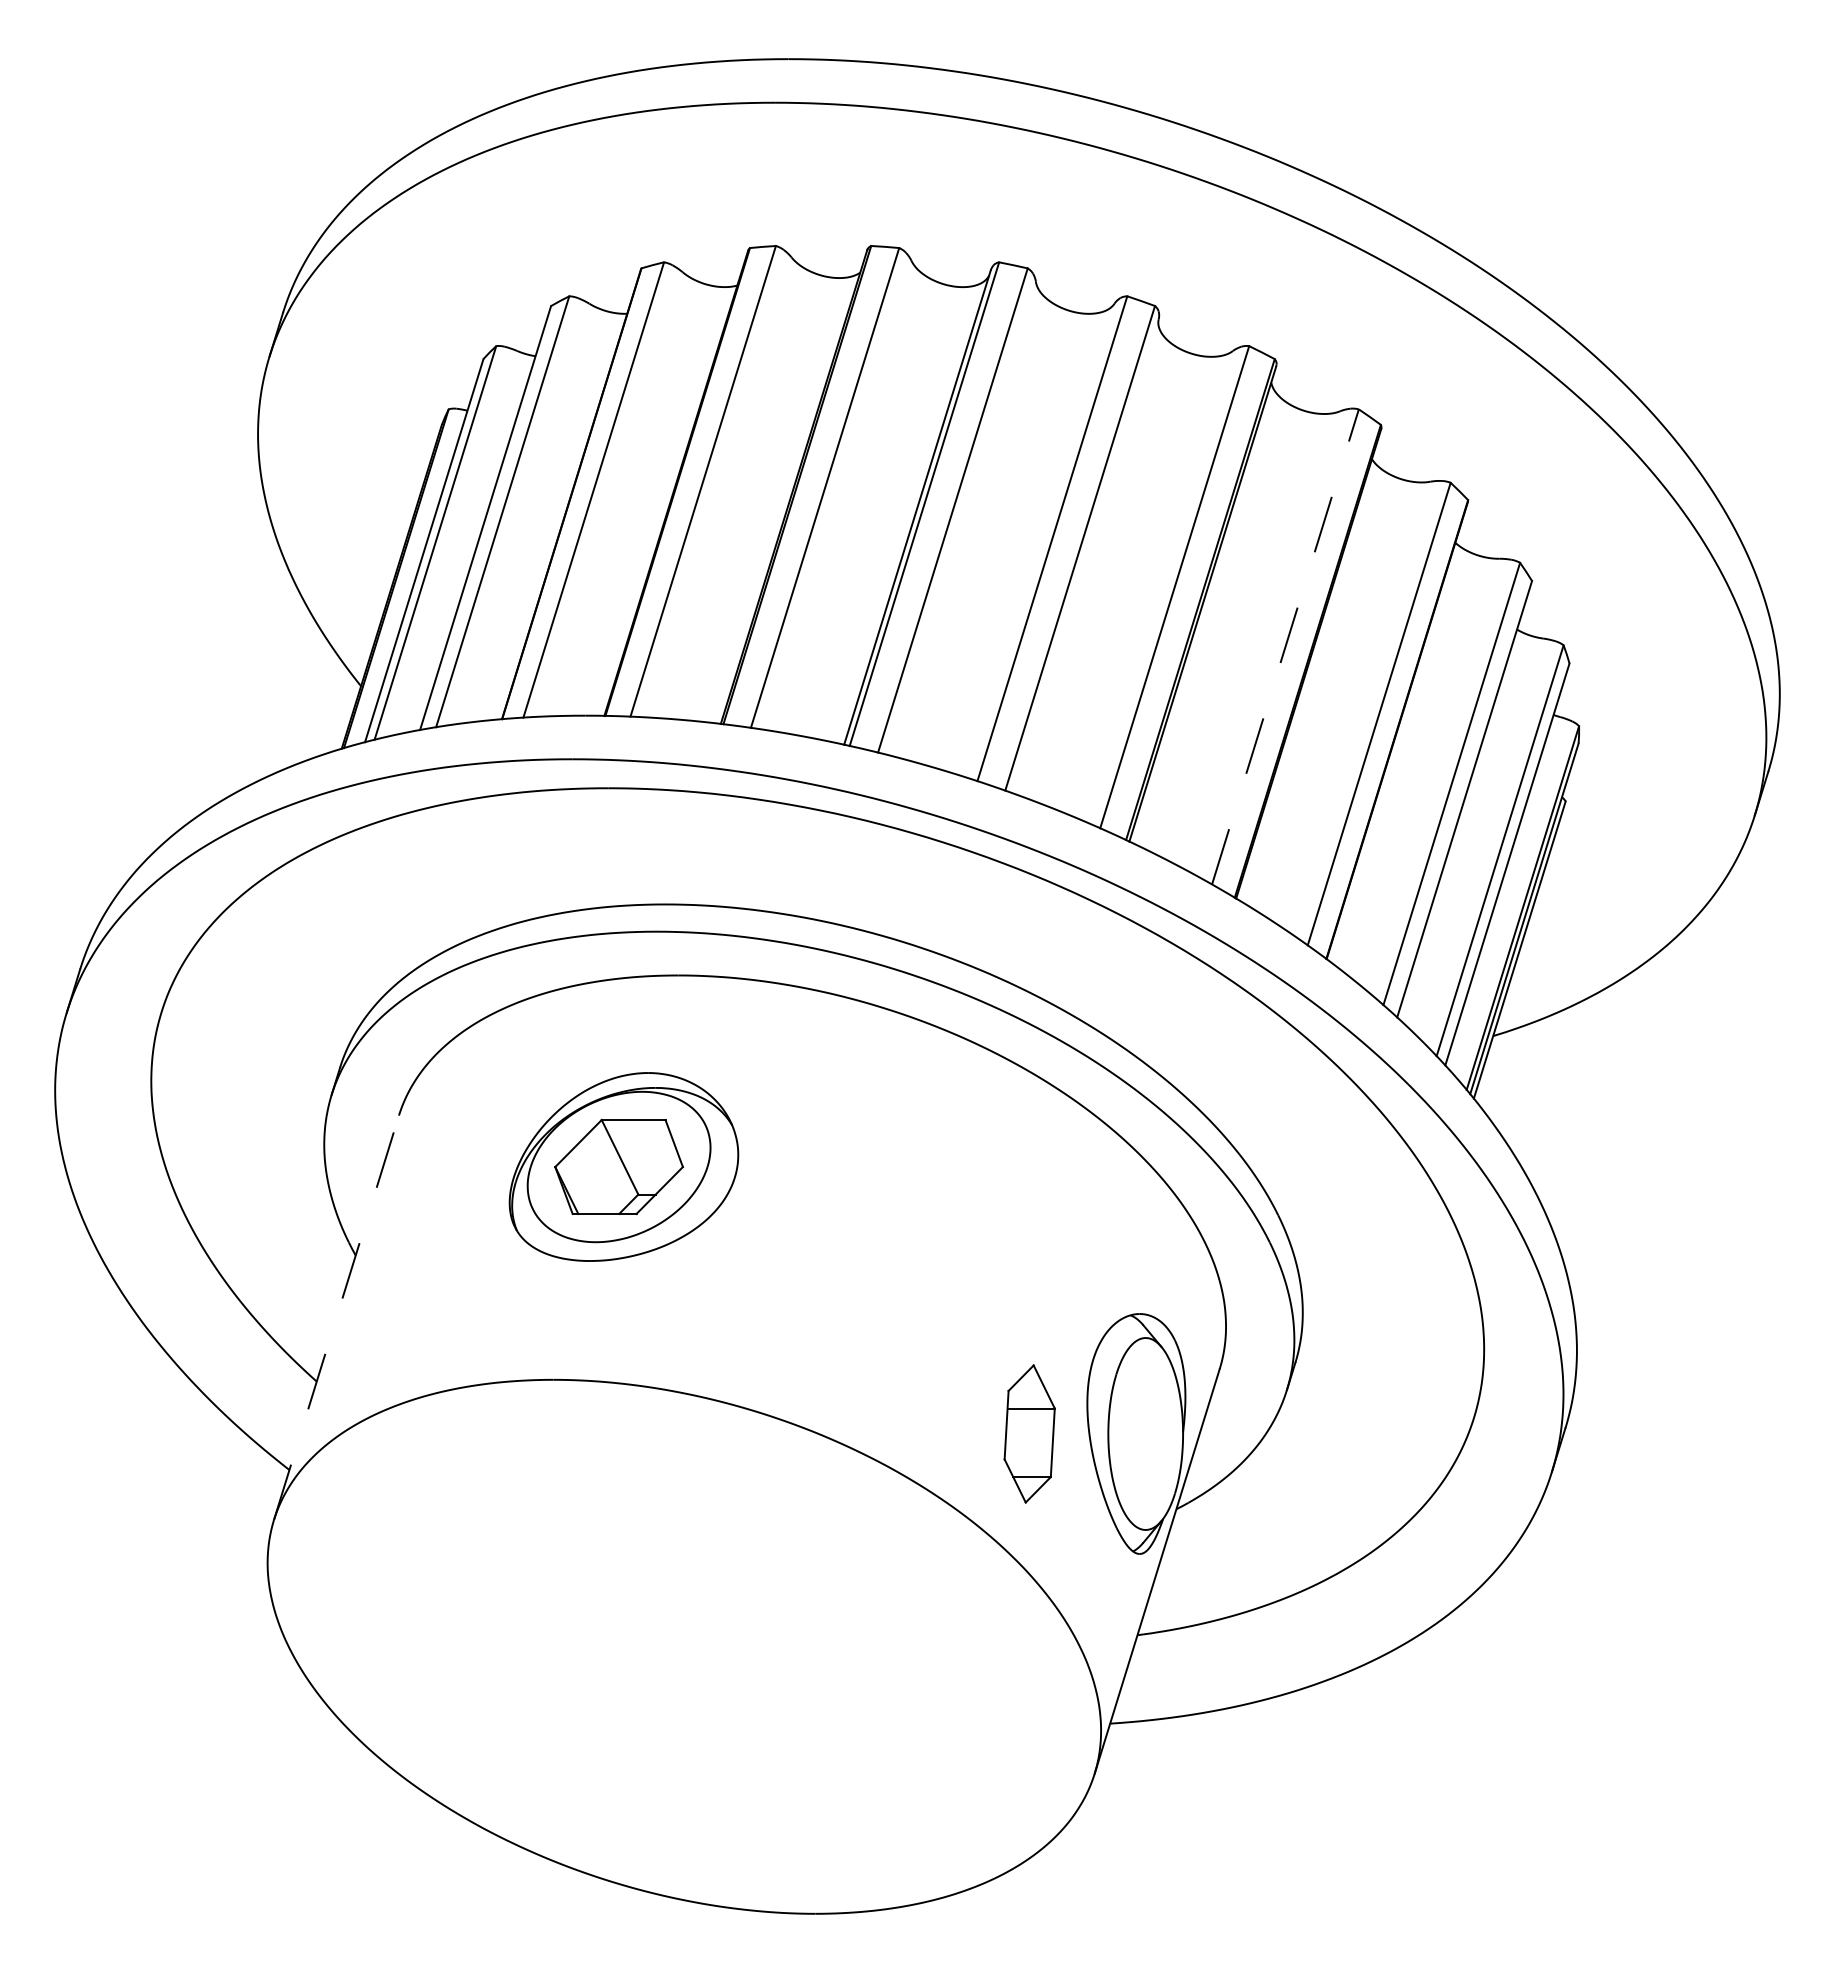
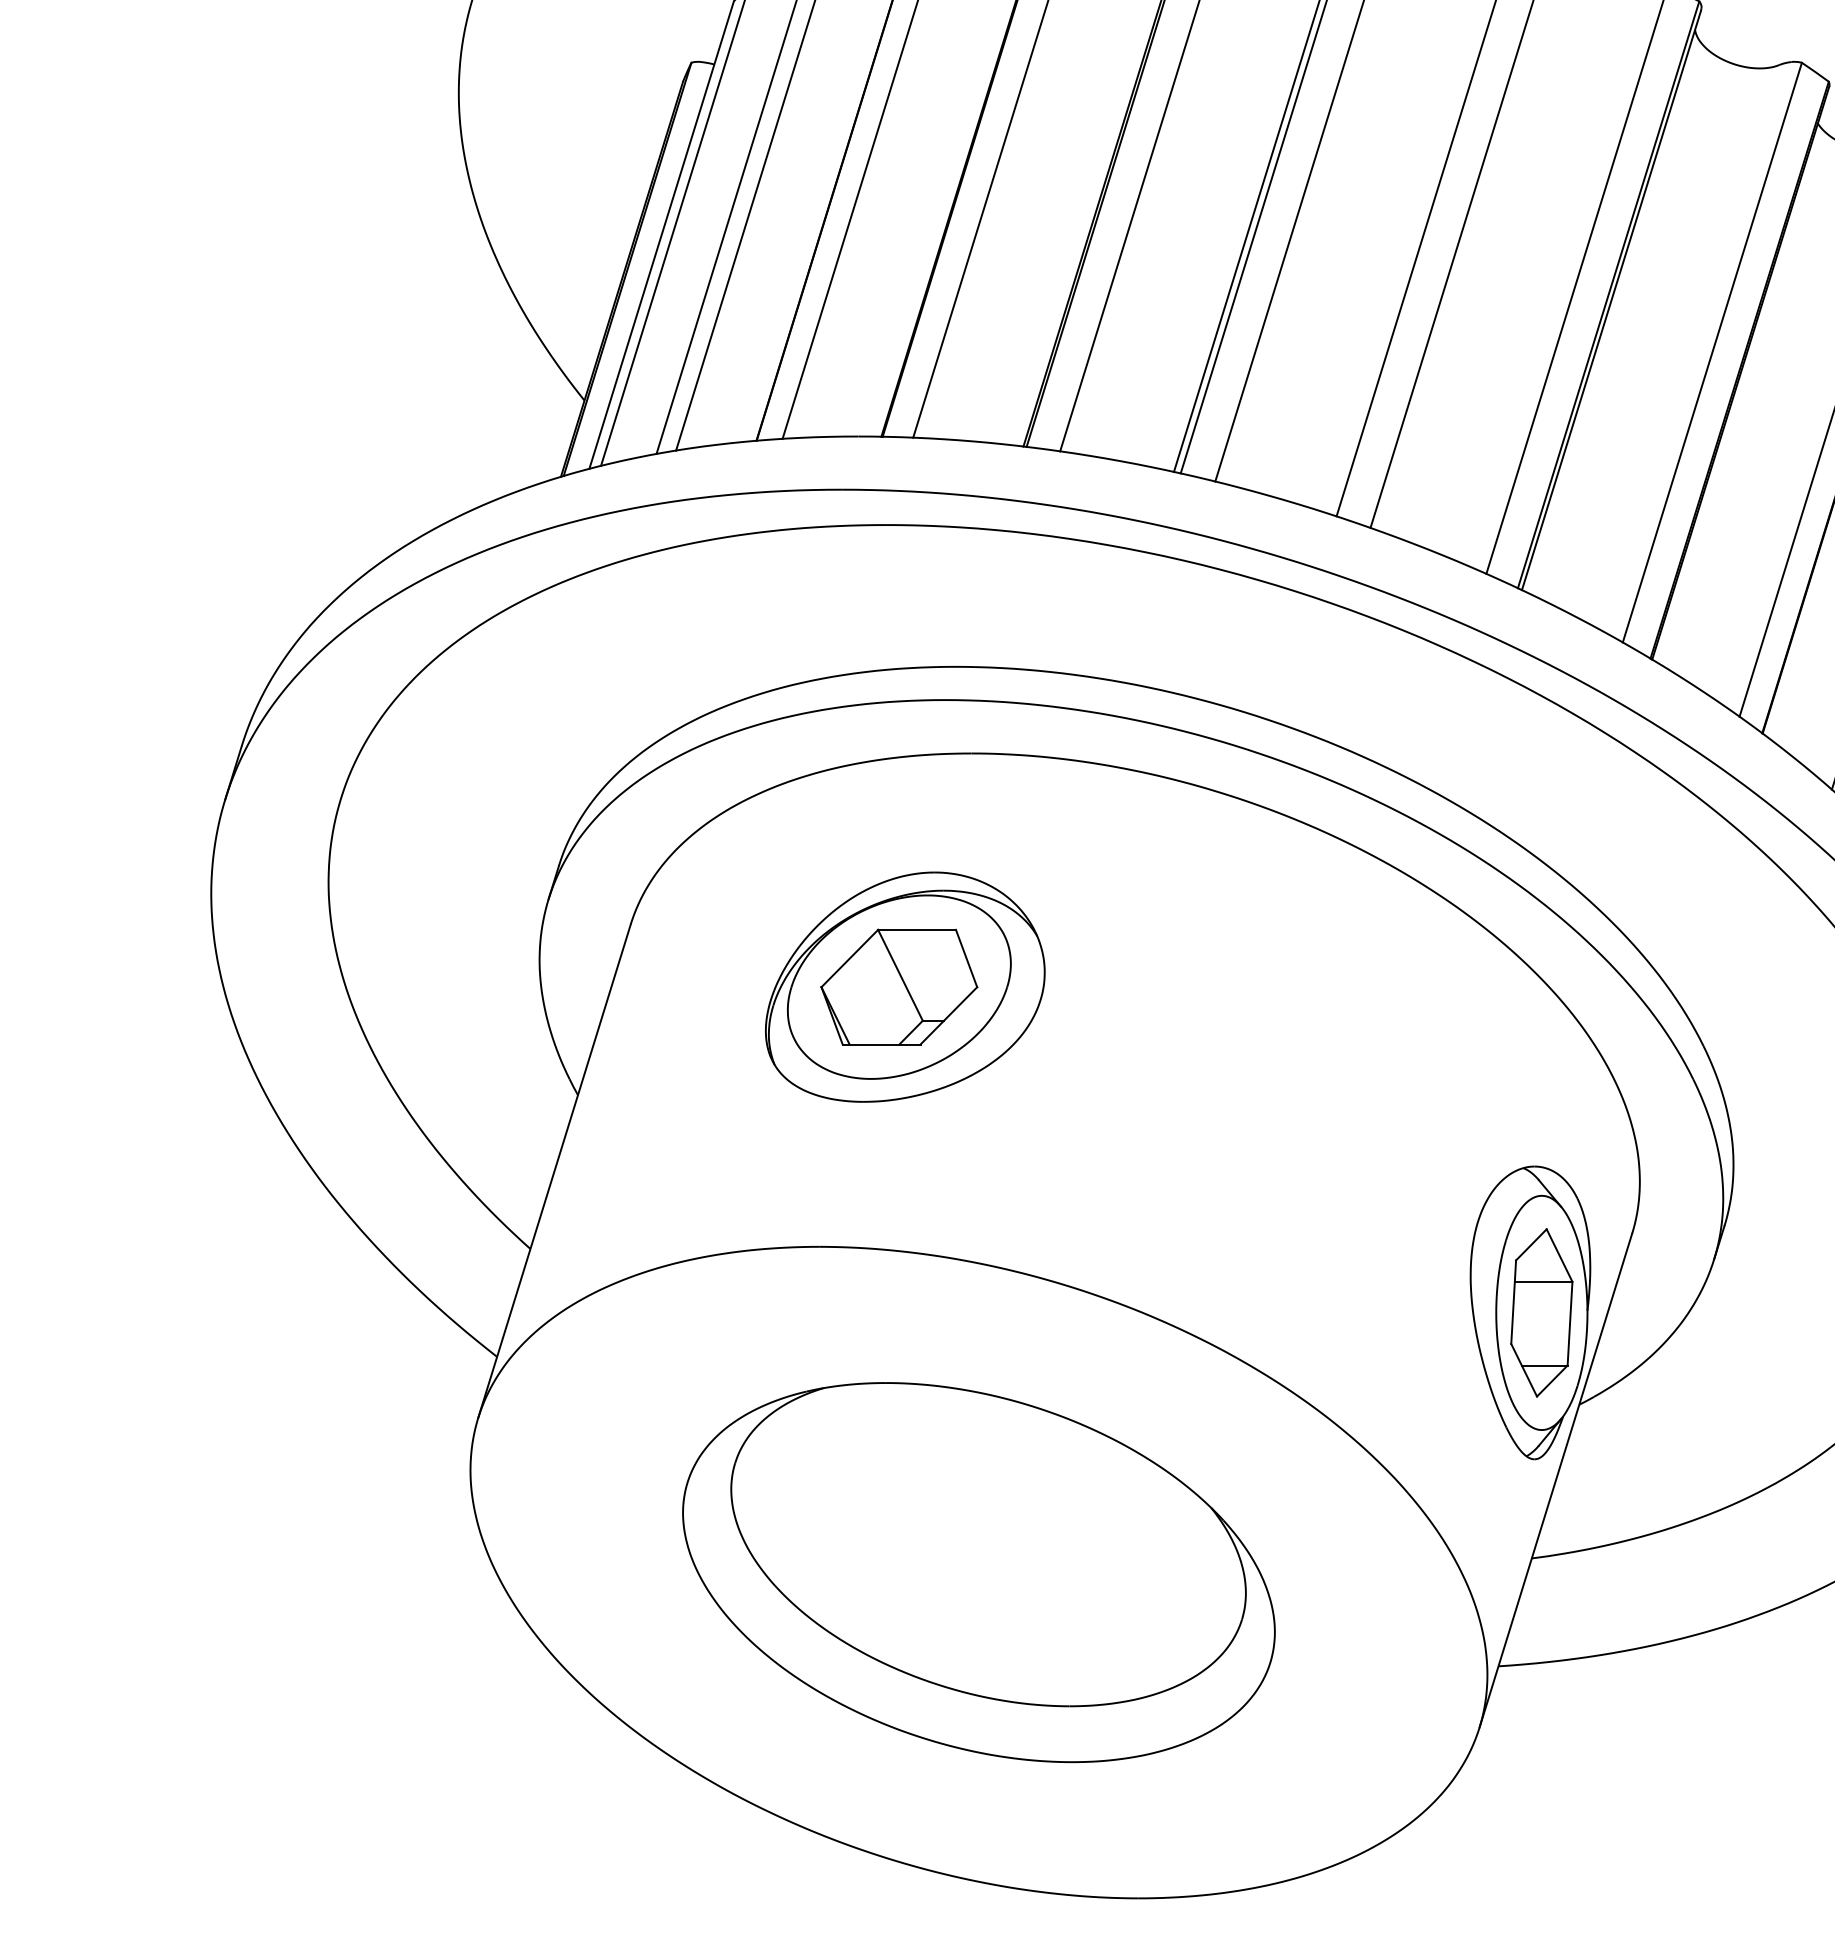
line: (1285, 646) -> (1712, 352), dashed -> solid
line: (336, 1317) -> (554, 1170), dashed -> solid
part: (1029, 1433) -> (1541, 1312), moved
part: (683, 1646) -> (977, 1572), added

